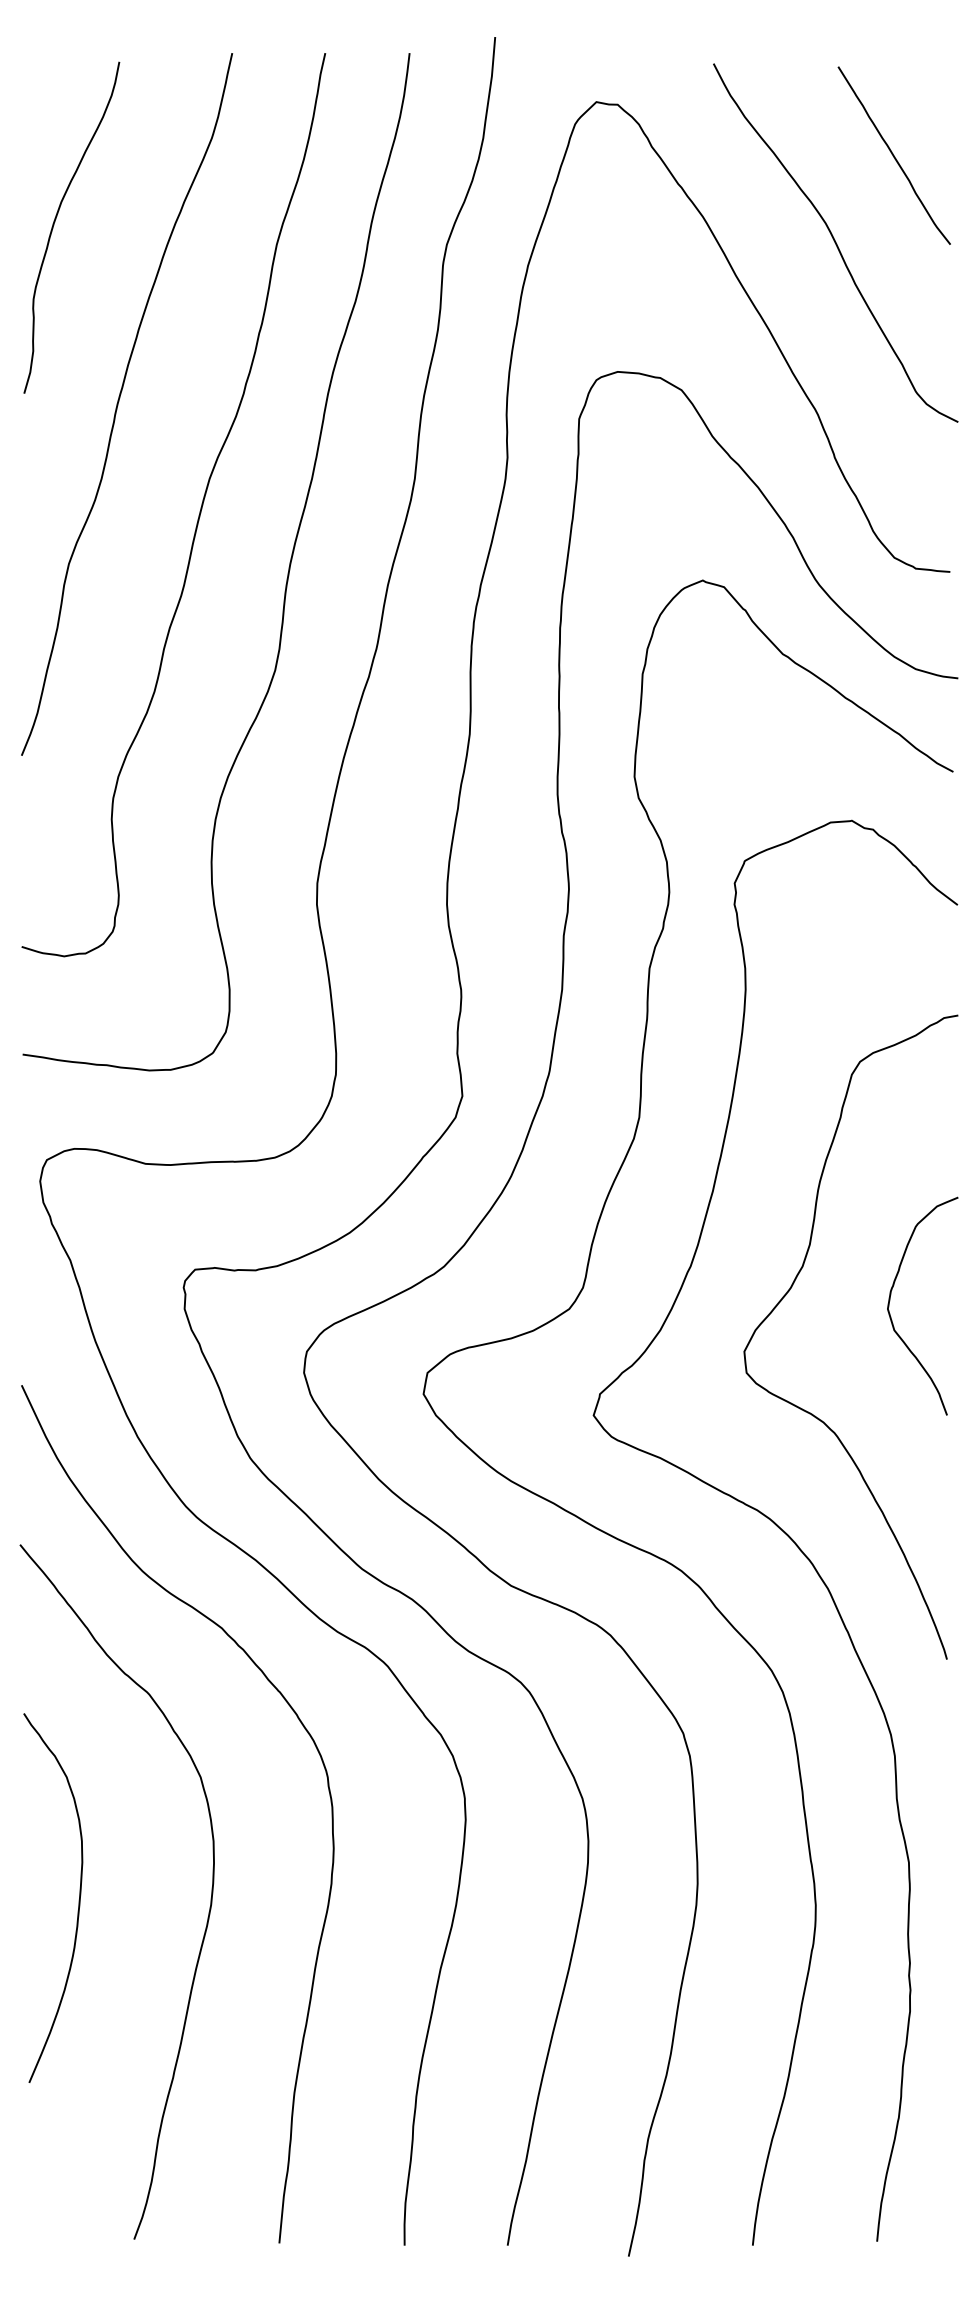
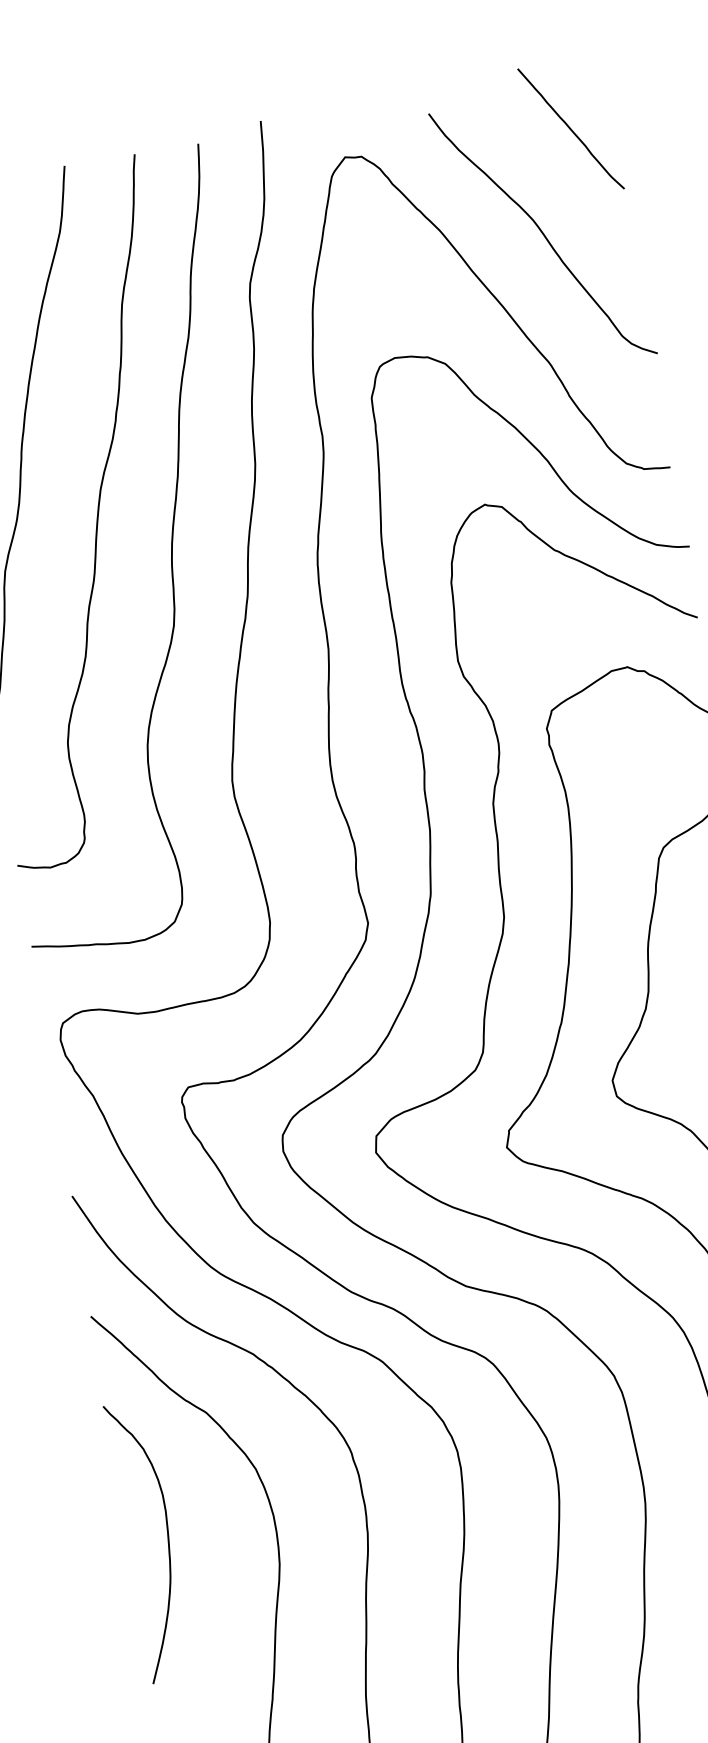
curve: (893, 155) -> (570, 128), moved
curve: (78, 1900) -> (167, 1540), moved

